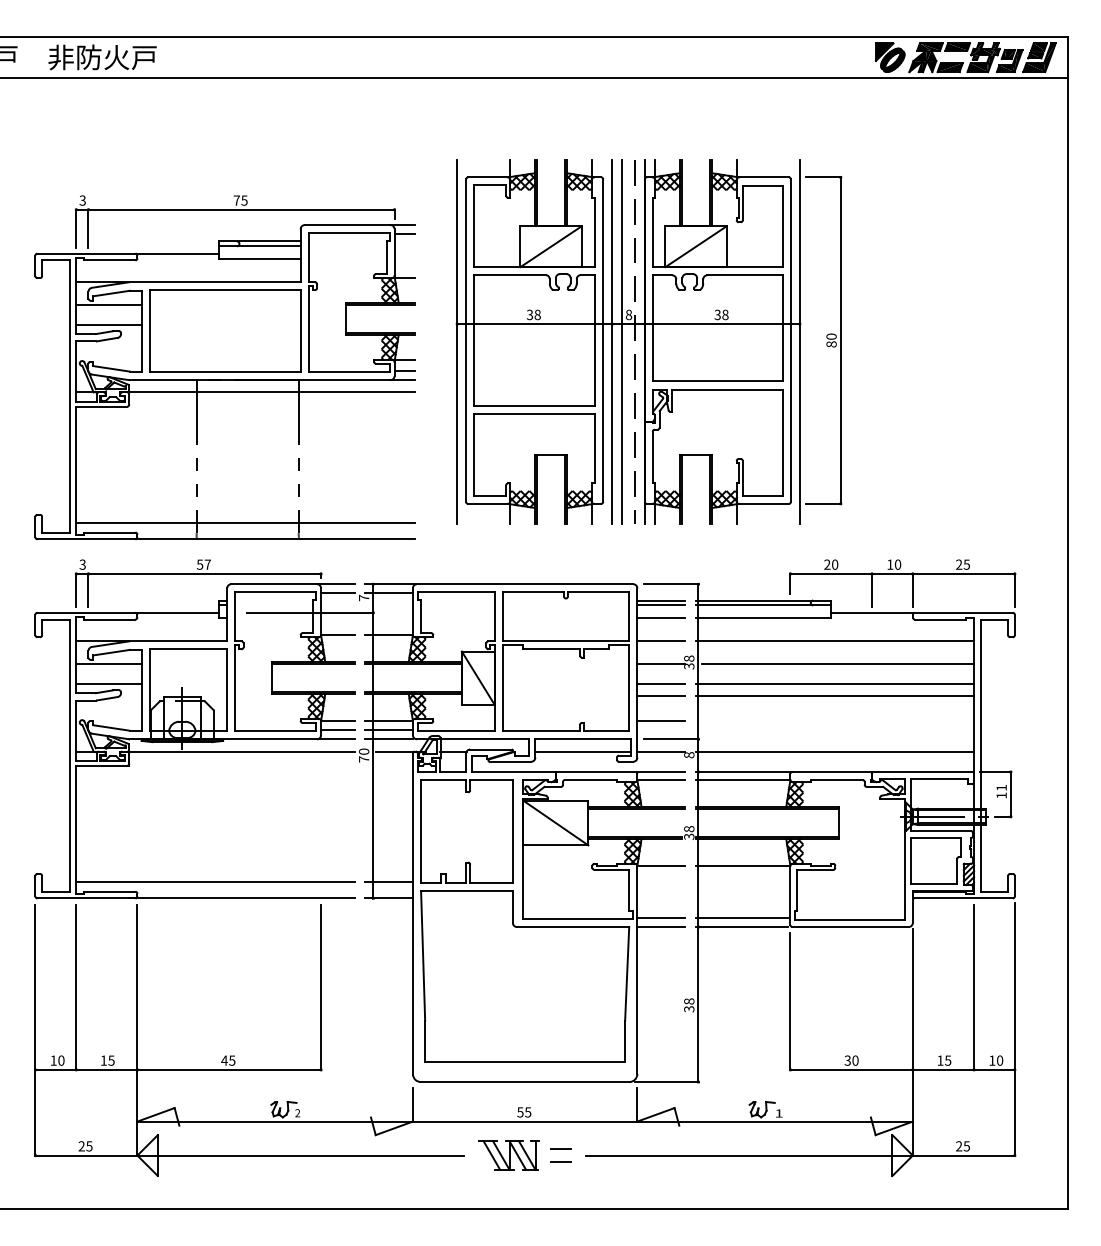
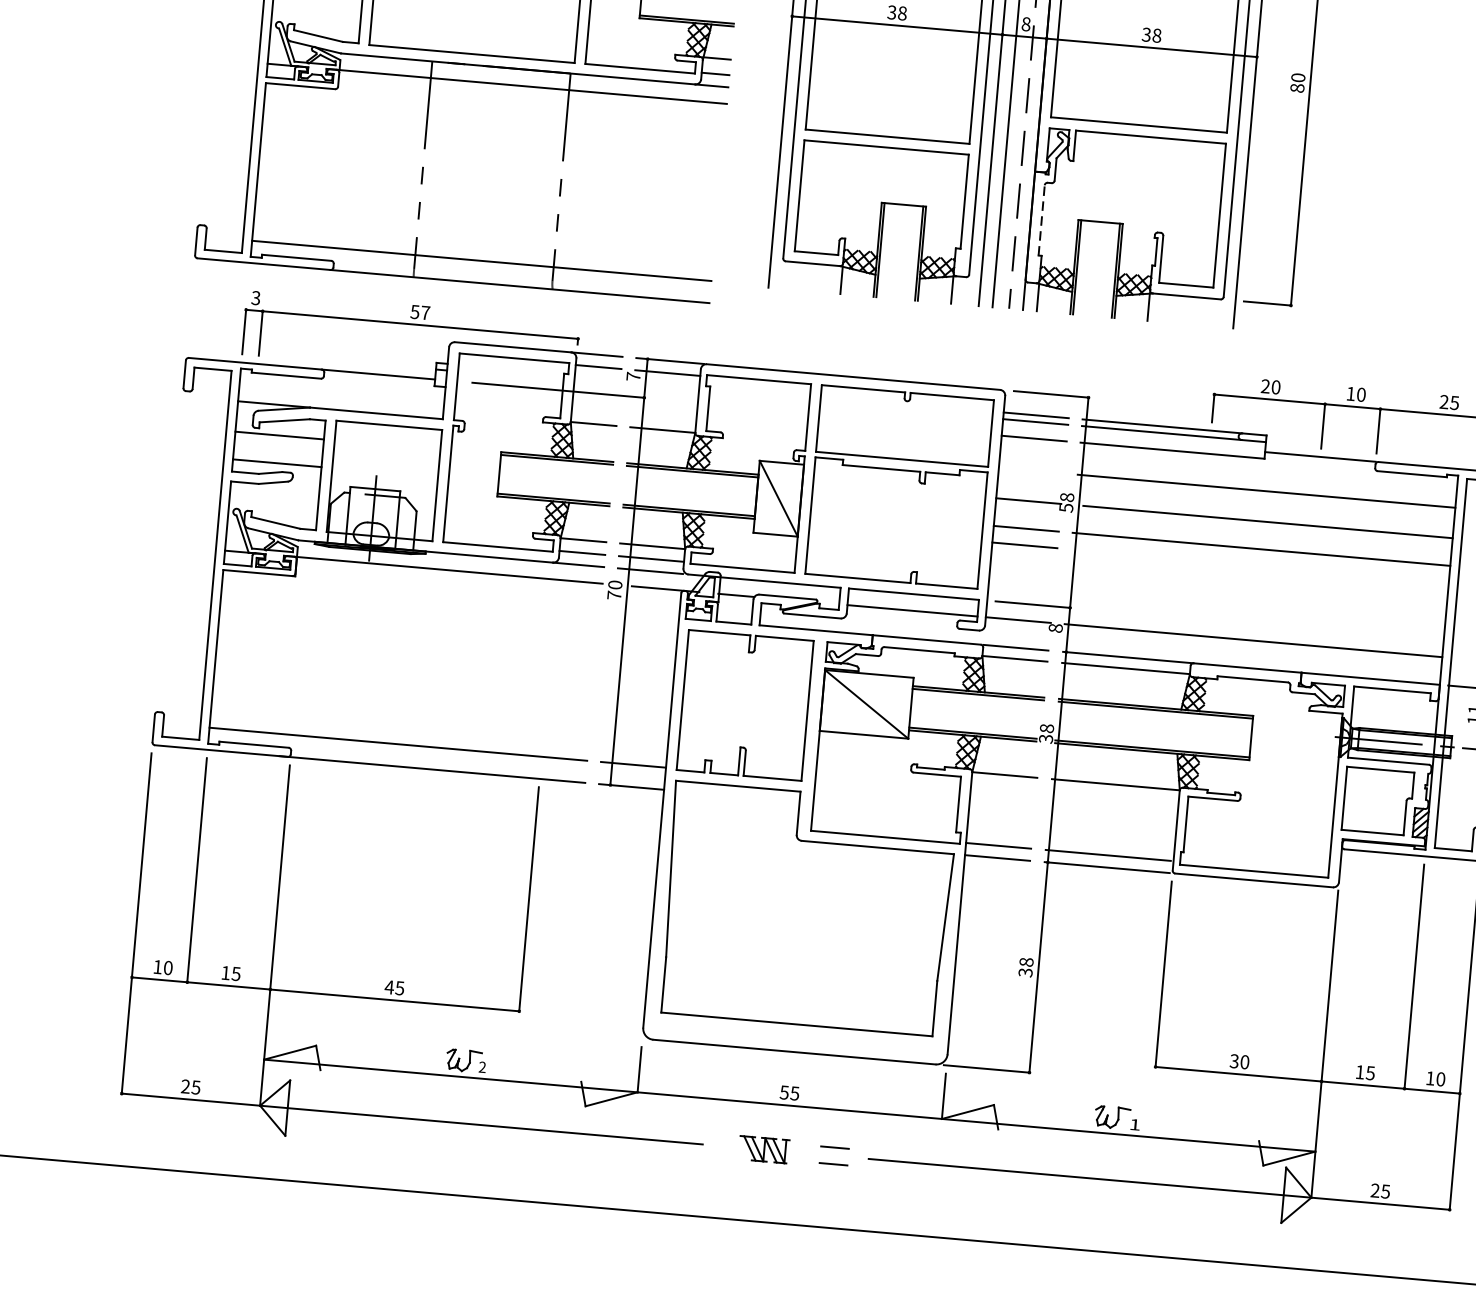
line: (652, 457) -> (1041, 220), solid -> dashed
line: (661, 641) -> (1031, 470), removed
text: (688, 666) -> (1065, 507), 38 -> 58
line: (834, 696) -> (1259, 565), removed
line: (661, 720) -> (1022, 578), removed
part: (508, 1155) -> (763, 1149), size x0.6

